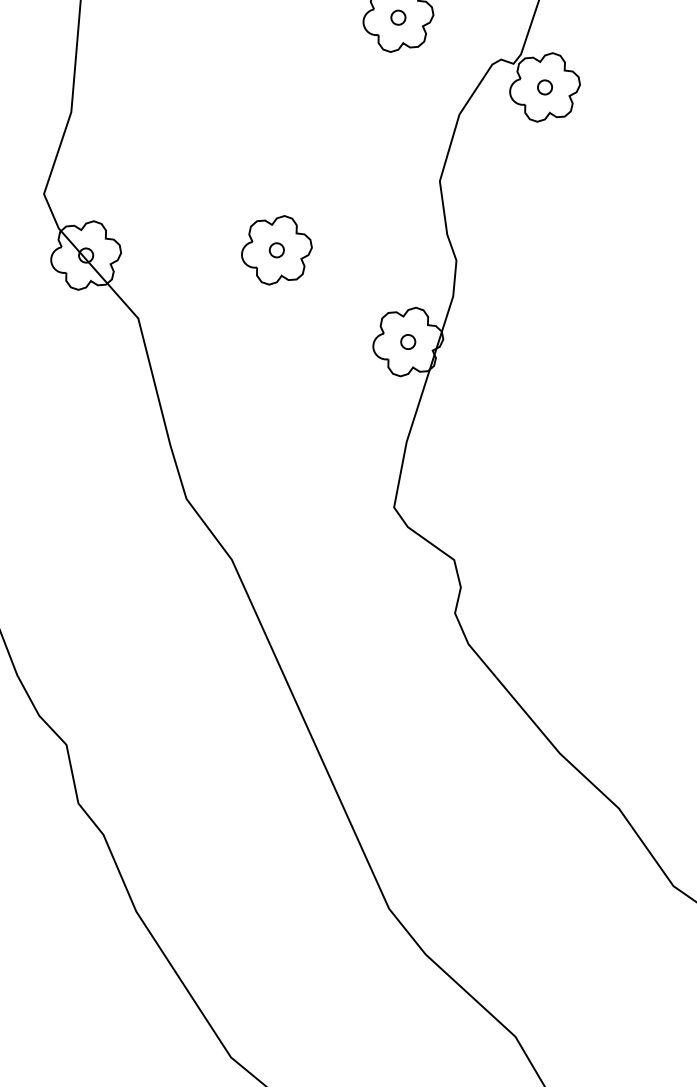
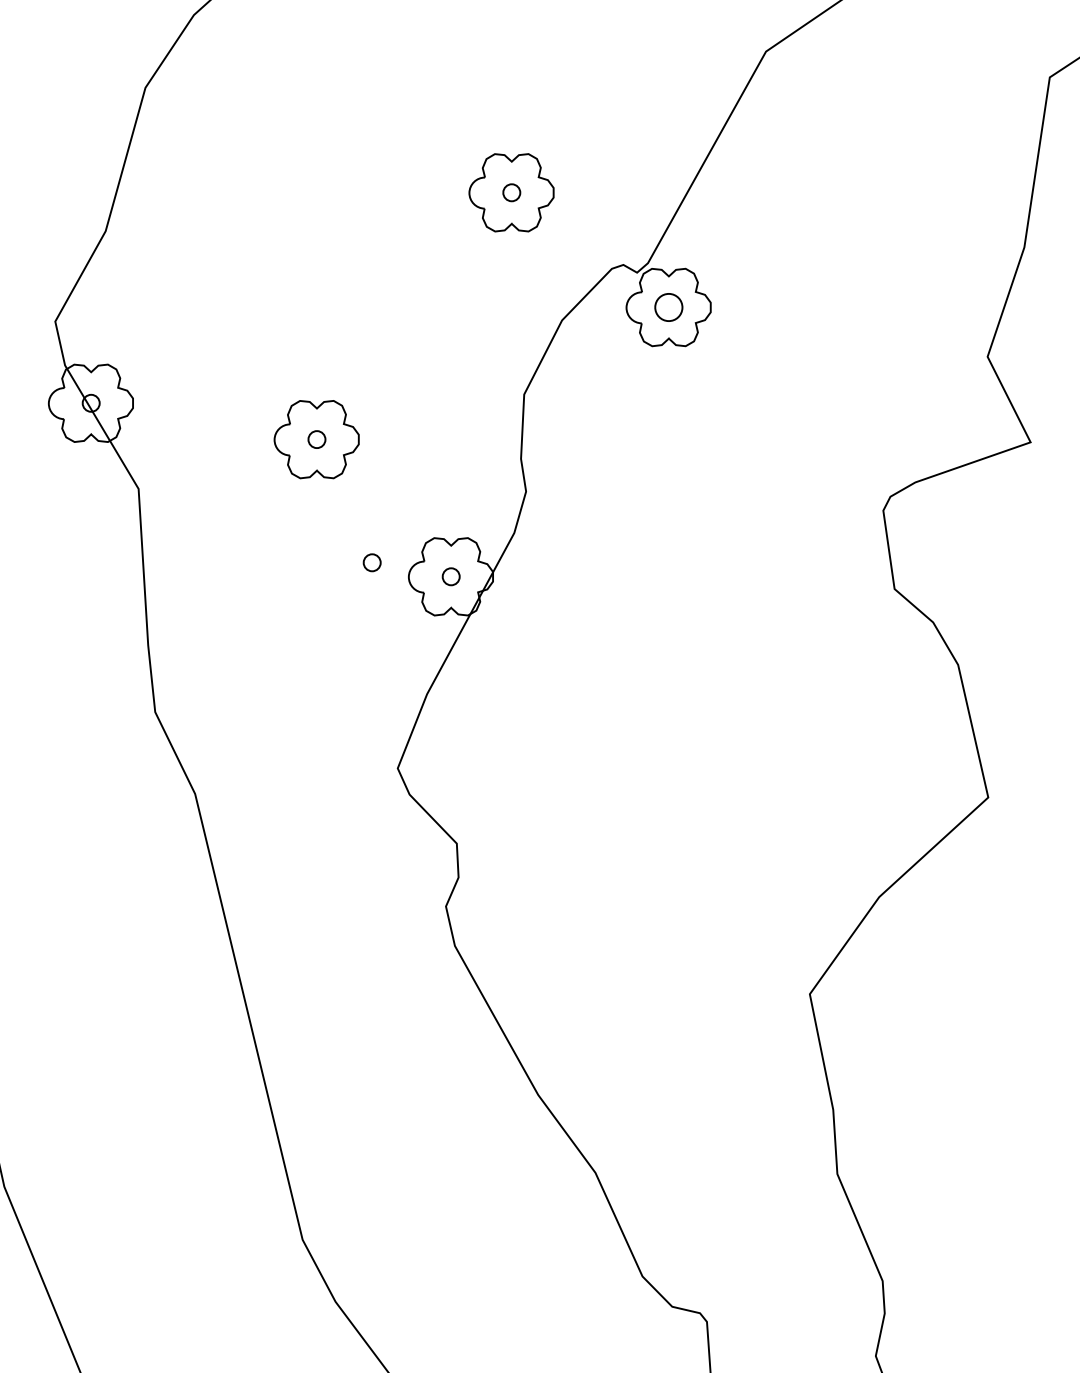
circle: (544, 87) -> (668, 307), size x1.6
circle: (340, 342) -> (371, 562), added

